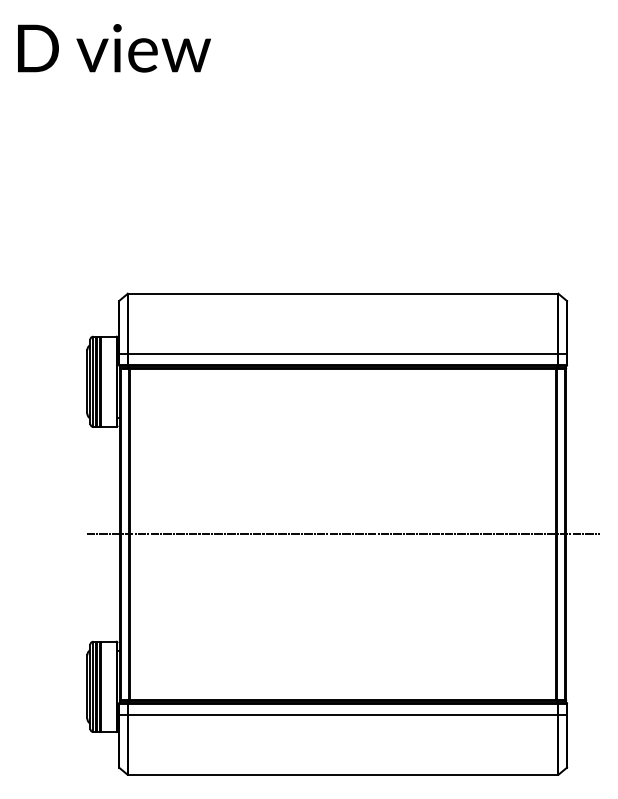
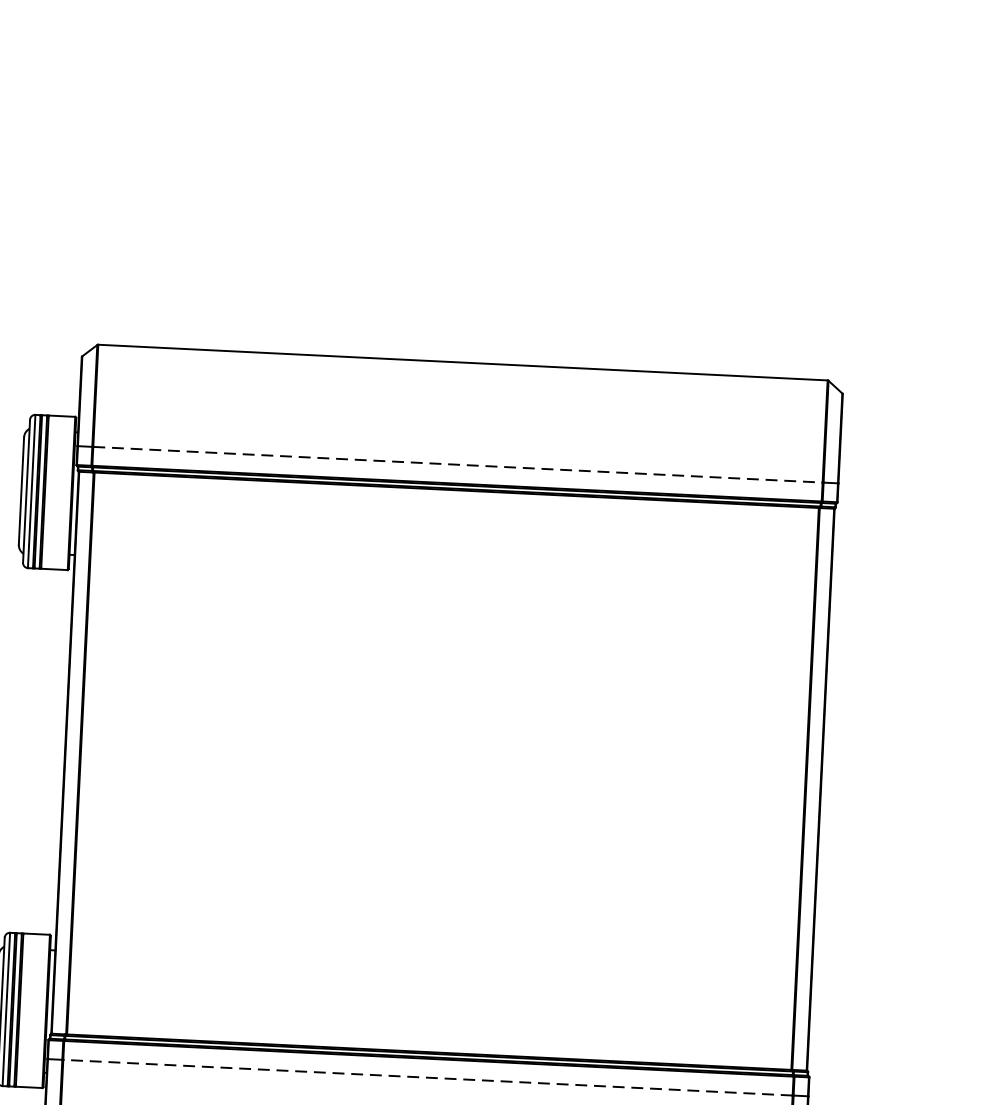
line: (343, 353) -> (458, 464), solid -> dashed
line: (342, 534) -> (441, 771), removed
line: (343, 714) -> (428, 1077), solid -> dashed

